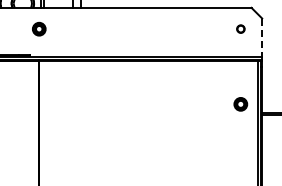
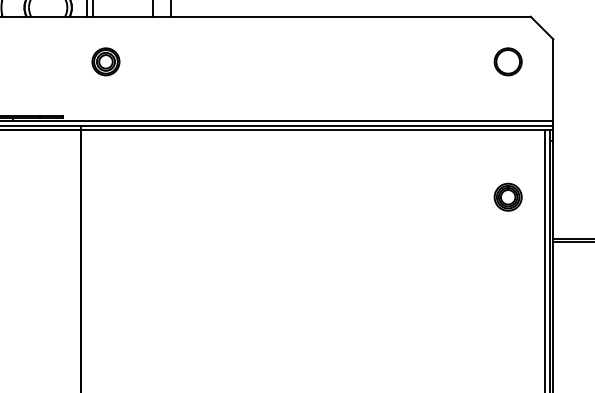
part: (39, 28) -> (106, 60), moved
part: (240, 28) -> (507, 60), size x1.67
line: (262, 38) -> (553, 81), dashed -> solid
part: (240, 104) -> (507, 197), moved

